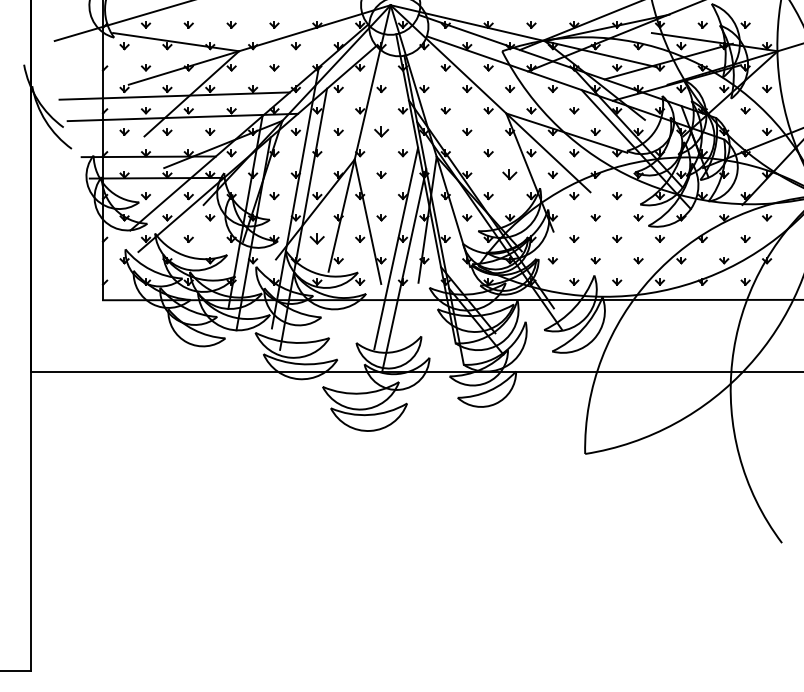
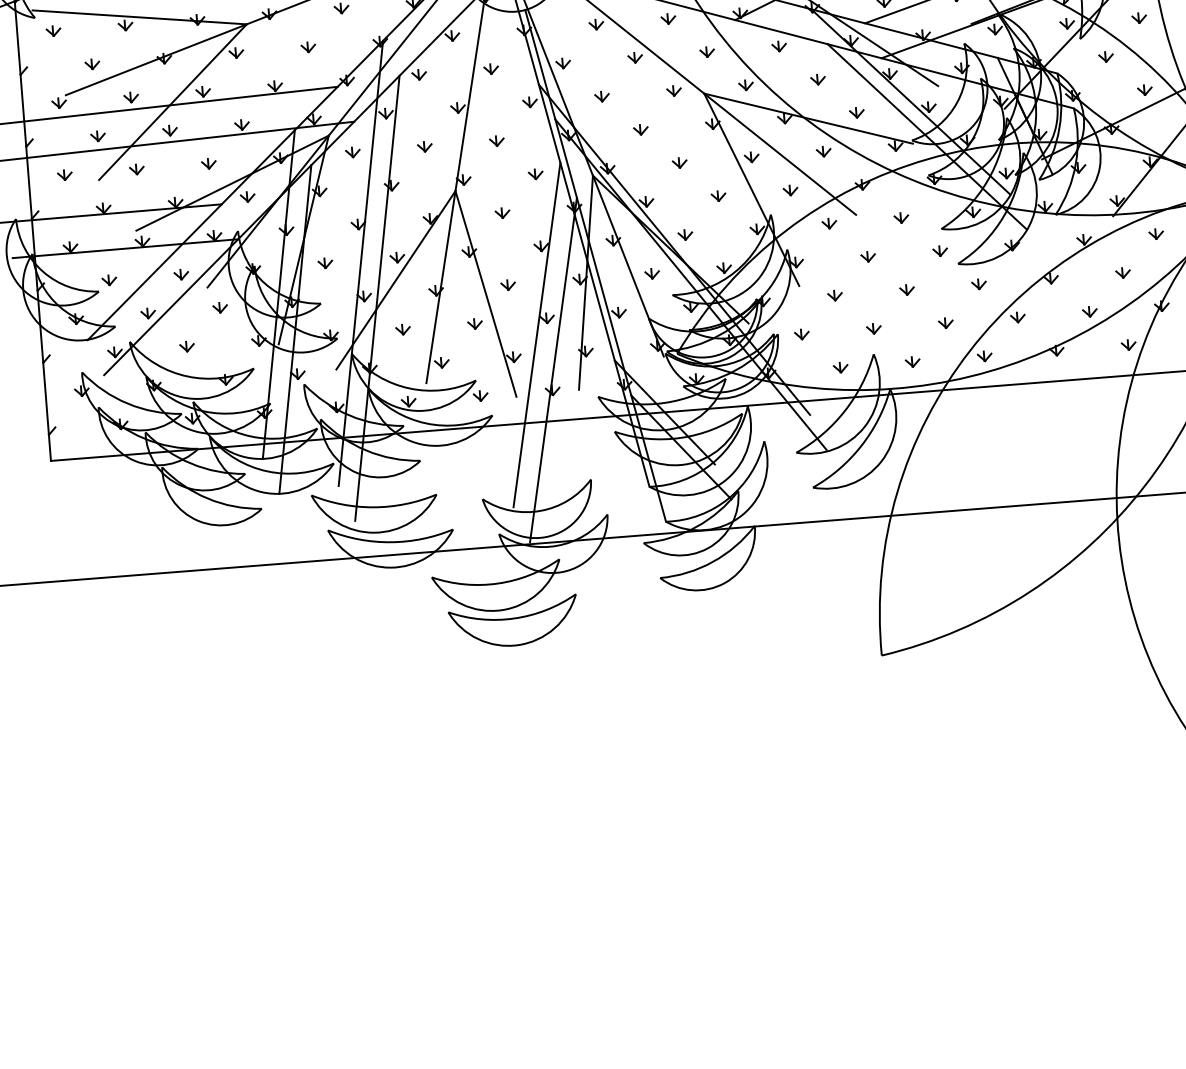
part: (381, 131) -> (496, 140), size x0.62
part: (510, 174) -> (719, 195), size x0.62
part: (317, 238) -> (403, 328), size x0.62

